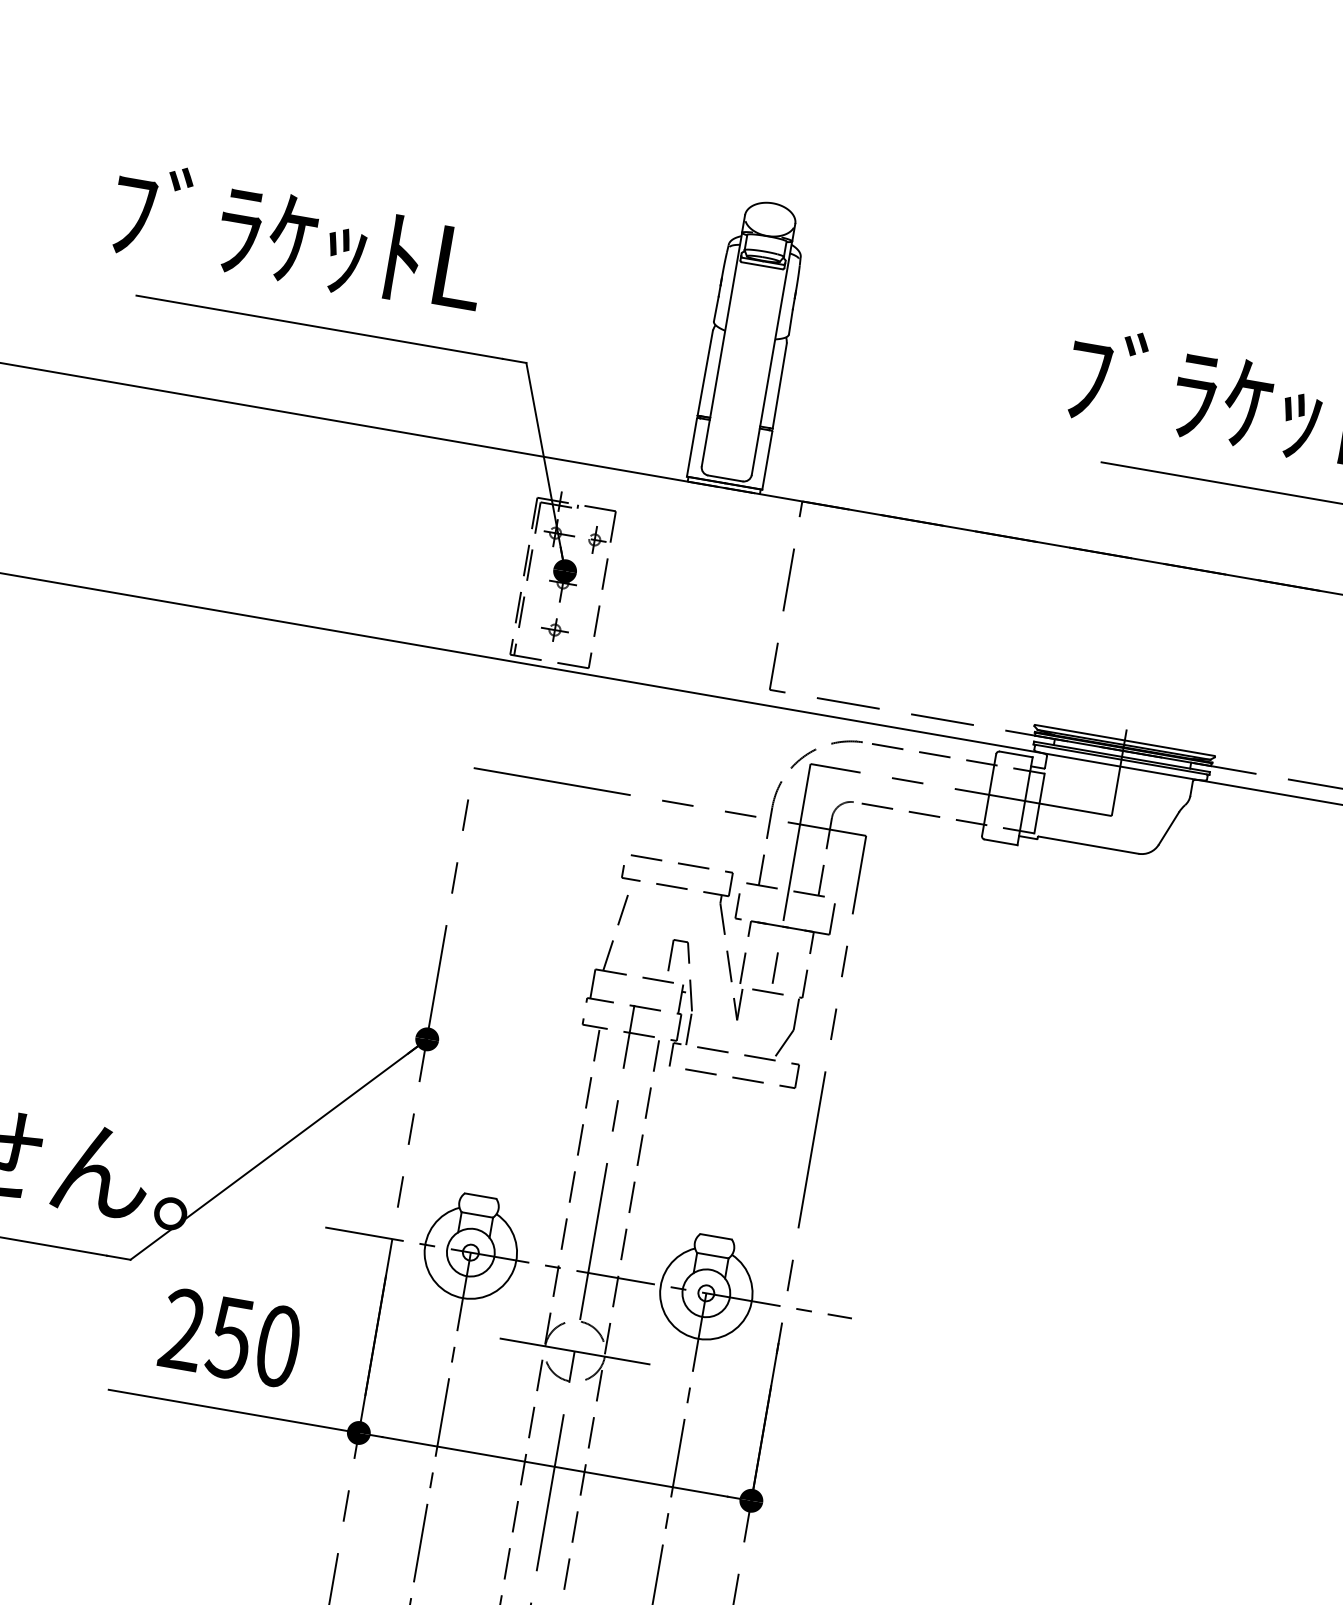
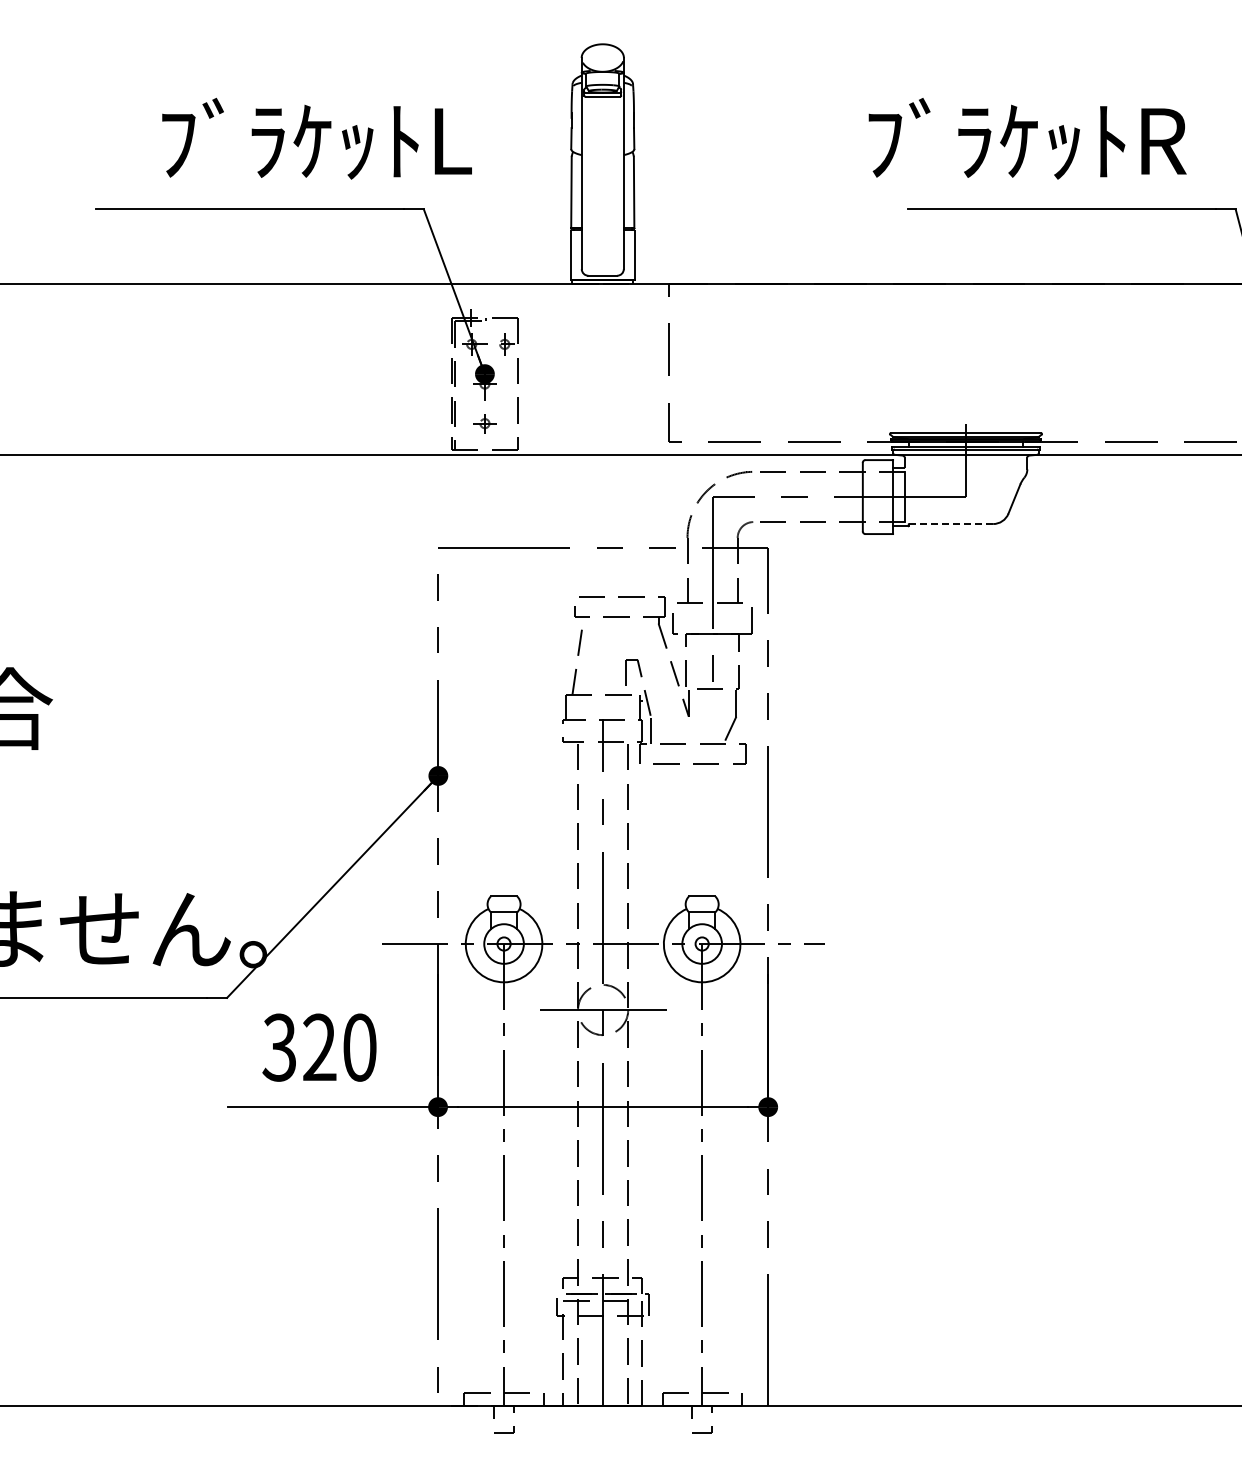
text: (297, 236) -> (316, 138), moved
line: (1088, 845) -> (951, 524), solid -> dashed
text: (206, 1333) -> (299, 1047), 250 -> 320

